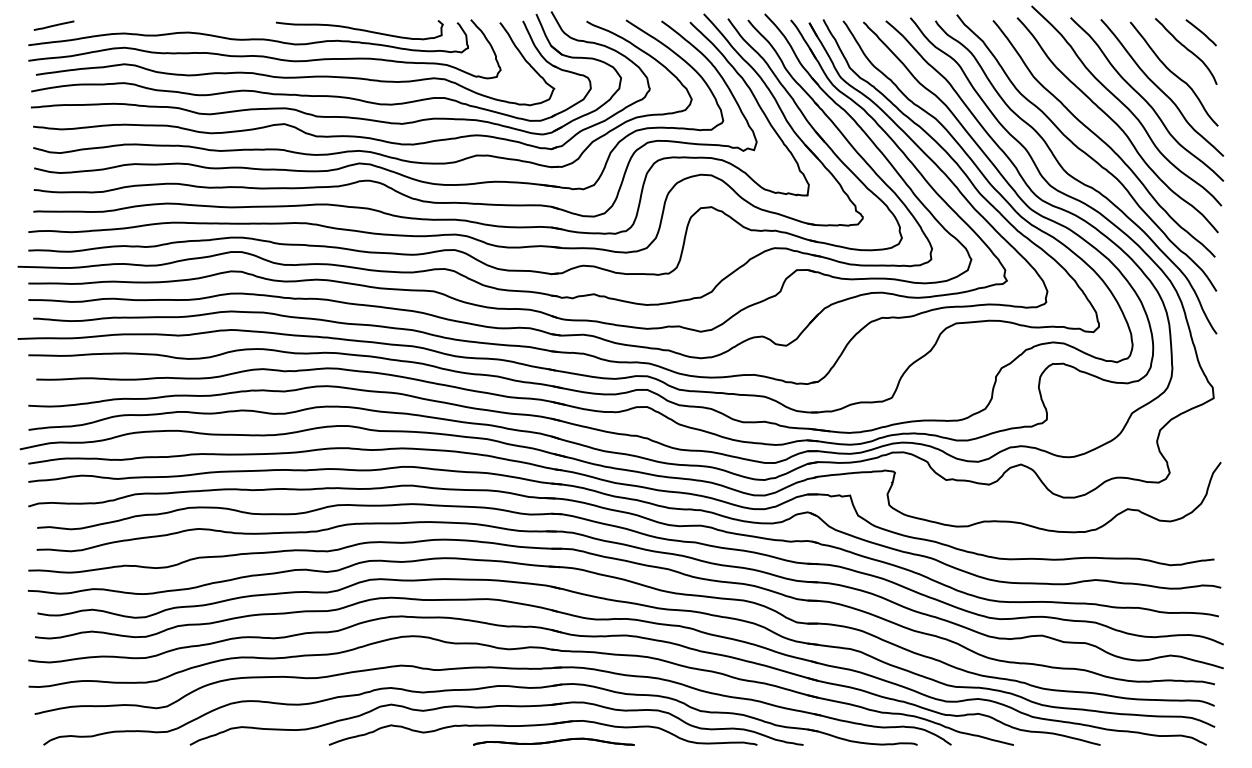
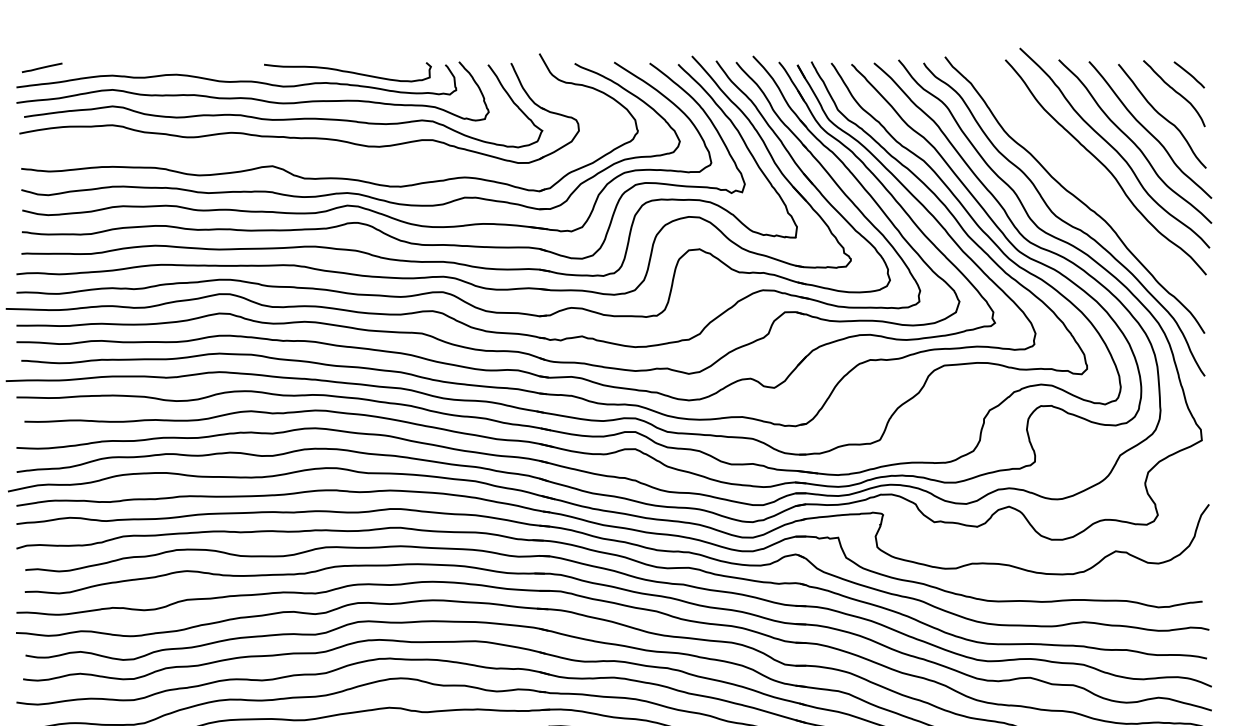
part: (322, 115) -> (310, 157), removed
curve: (1102, 139) -> (1090, 181), removed

